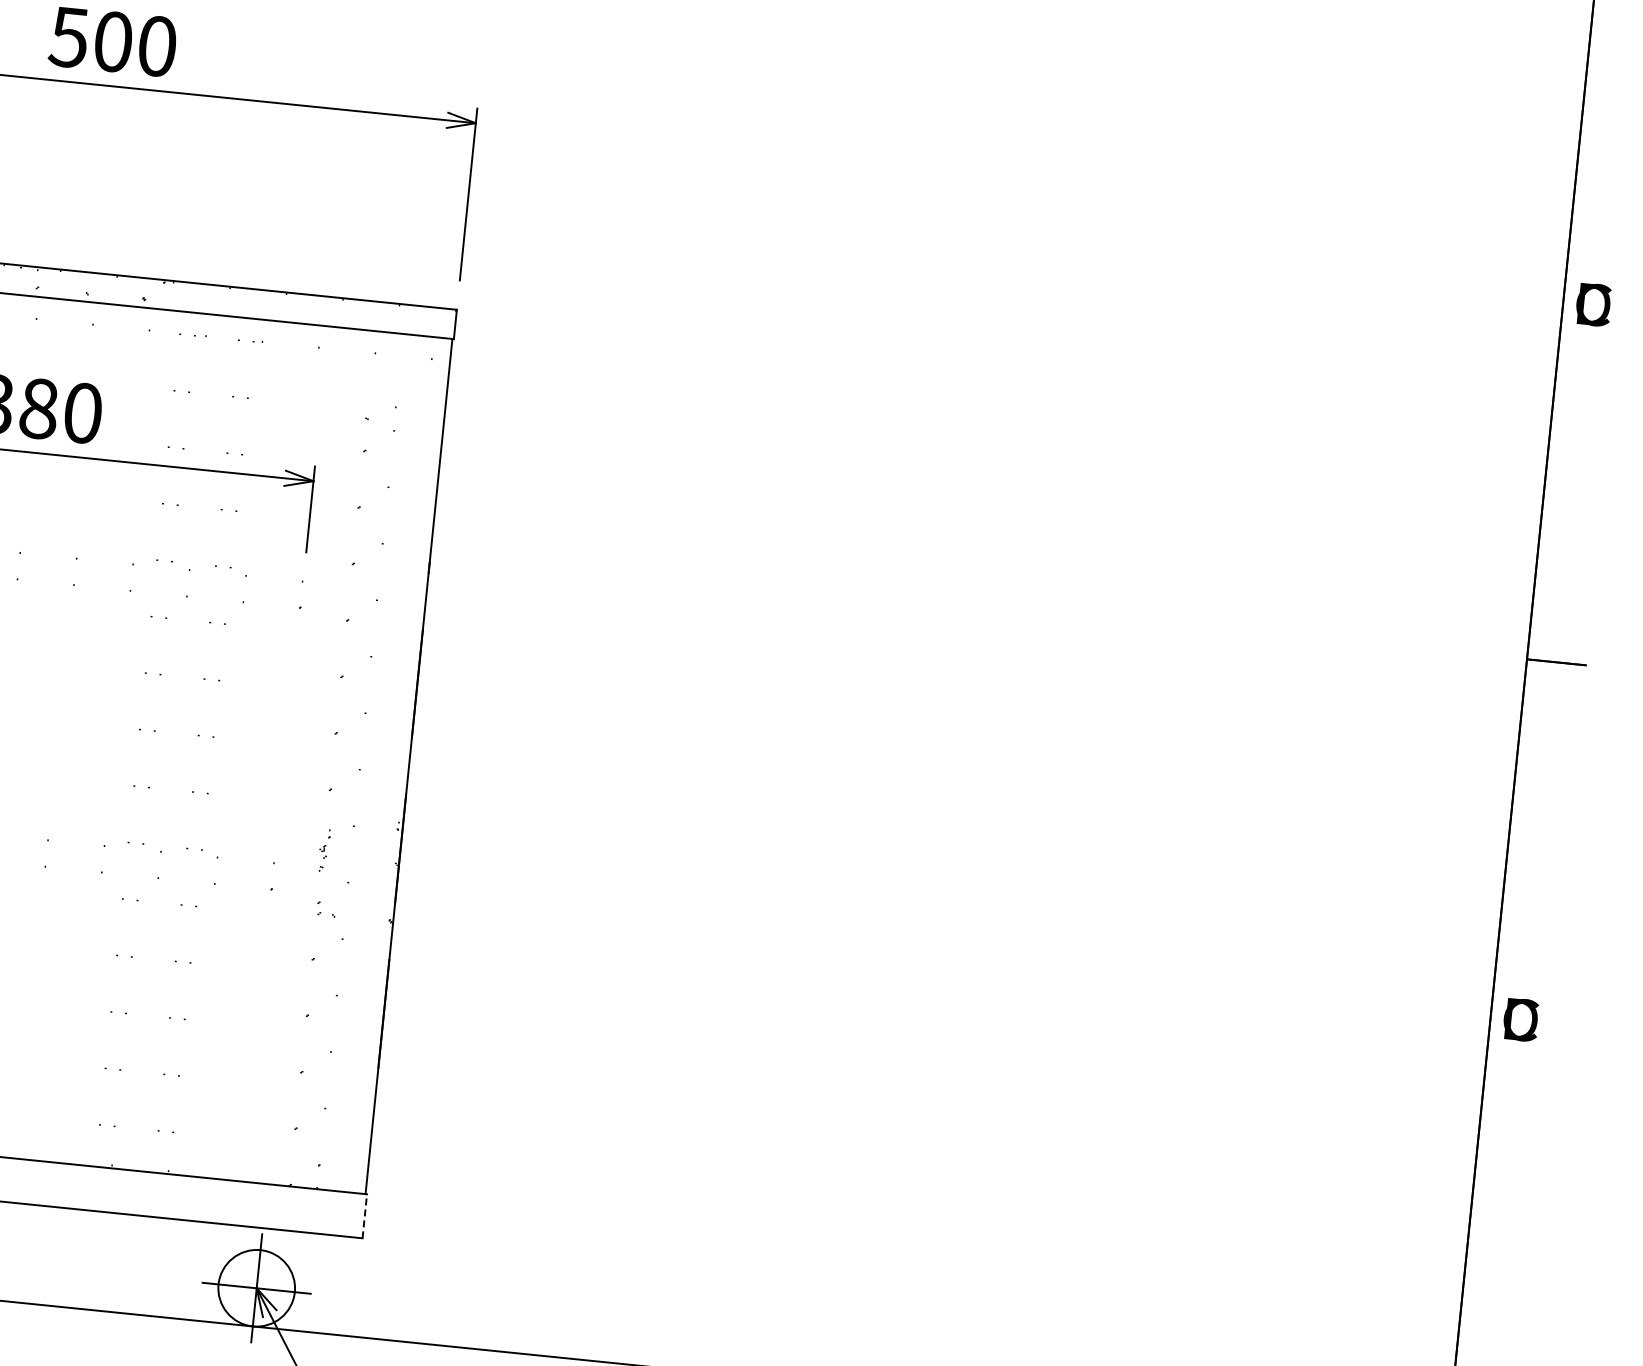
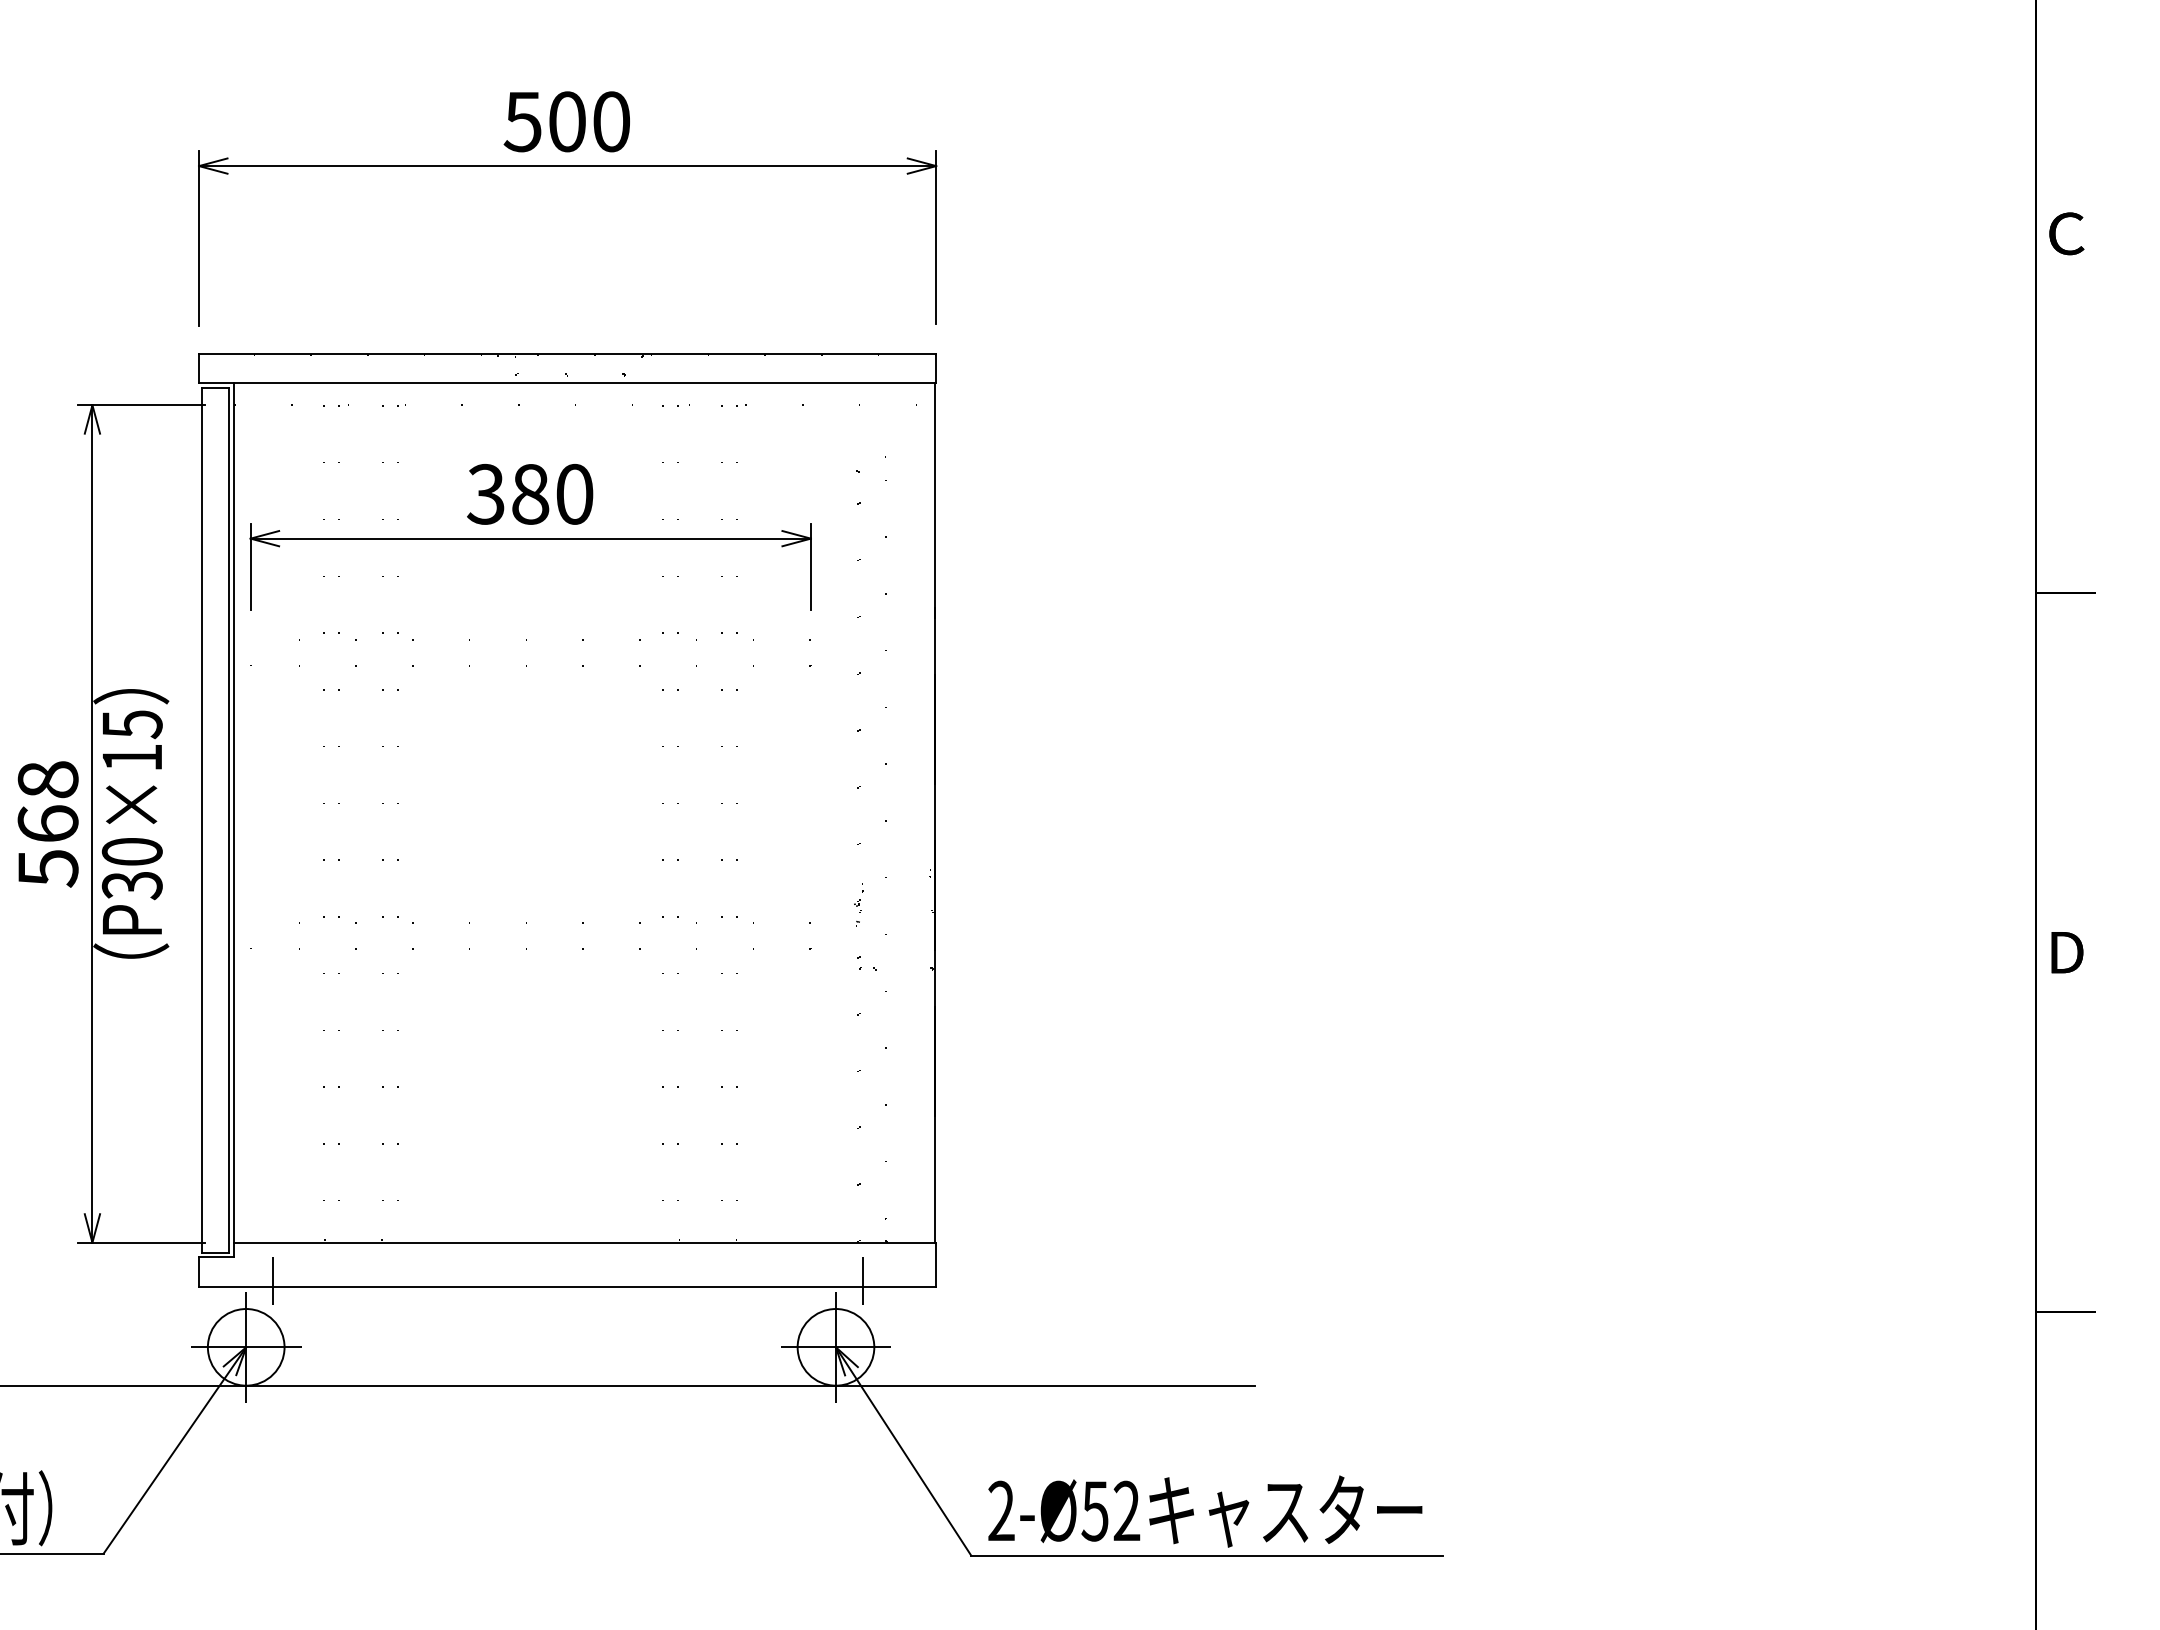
text: (1593, 304) -> (2066, 233), D -> C
text: (1520, 1019) -> (2066, 952), C -> D
line: (365, 1216) -> (936, 1264), dashed -> solid
line: (289, 1224) -> (862, 1280), added

